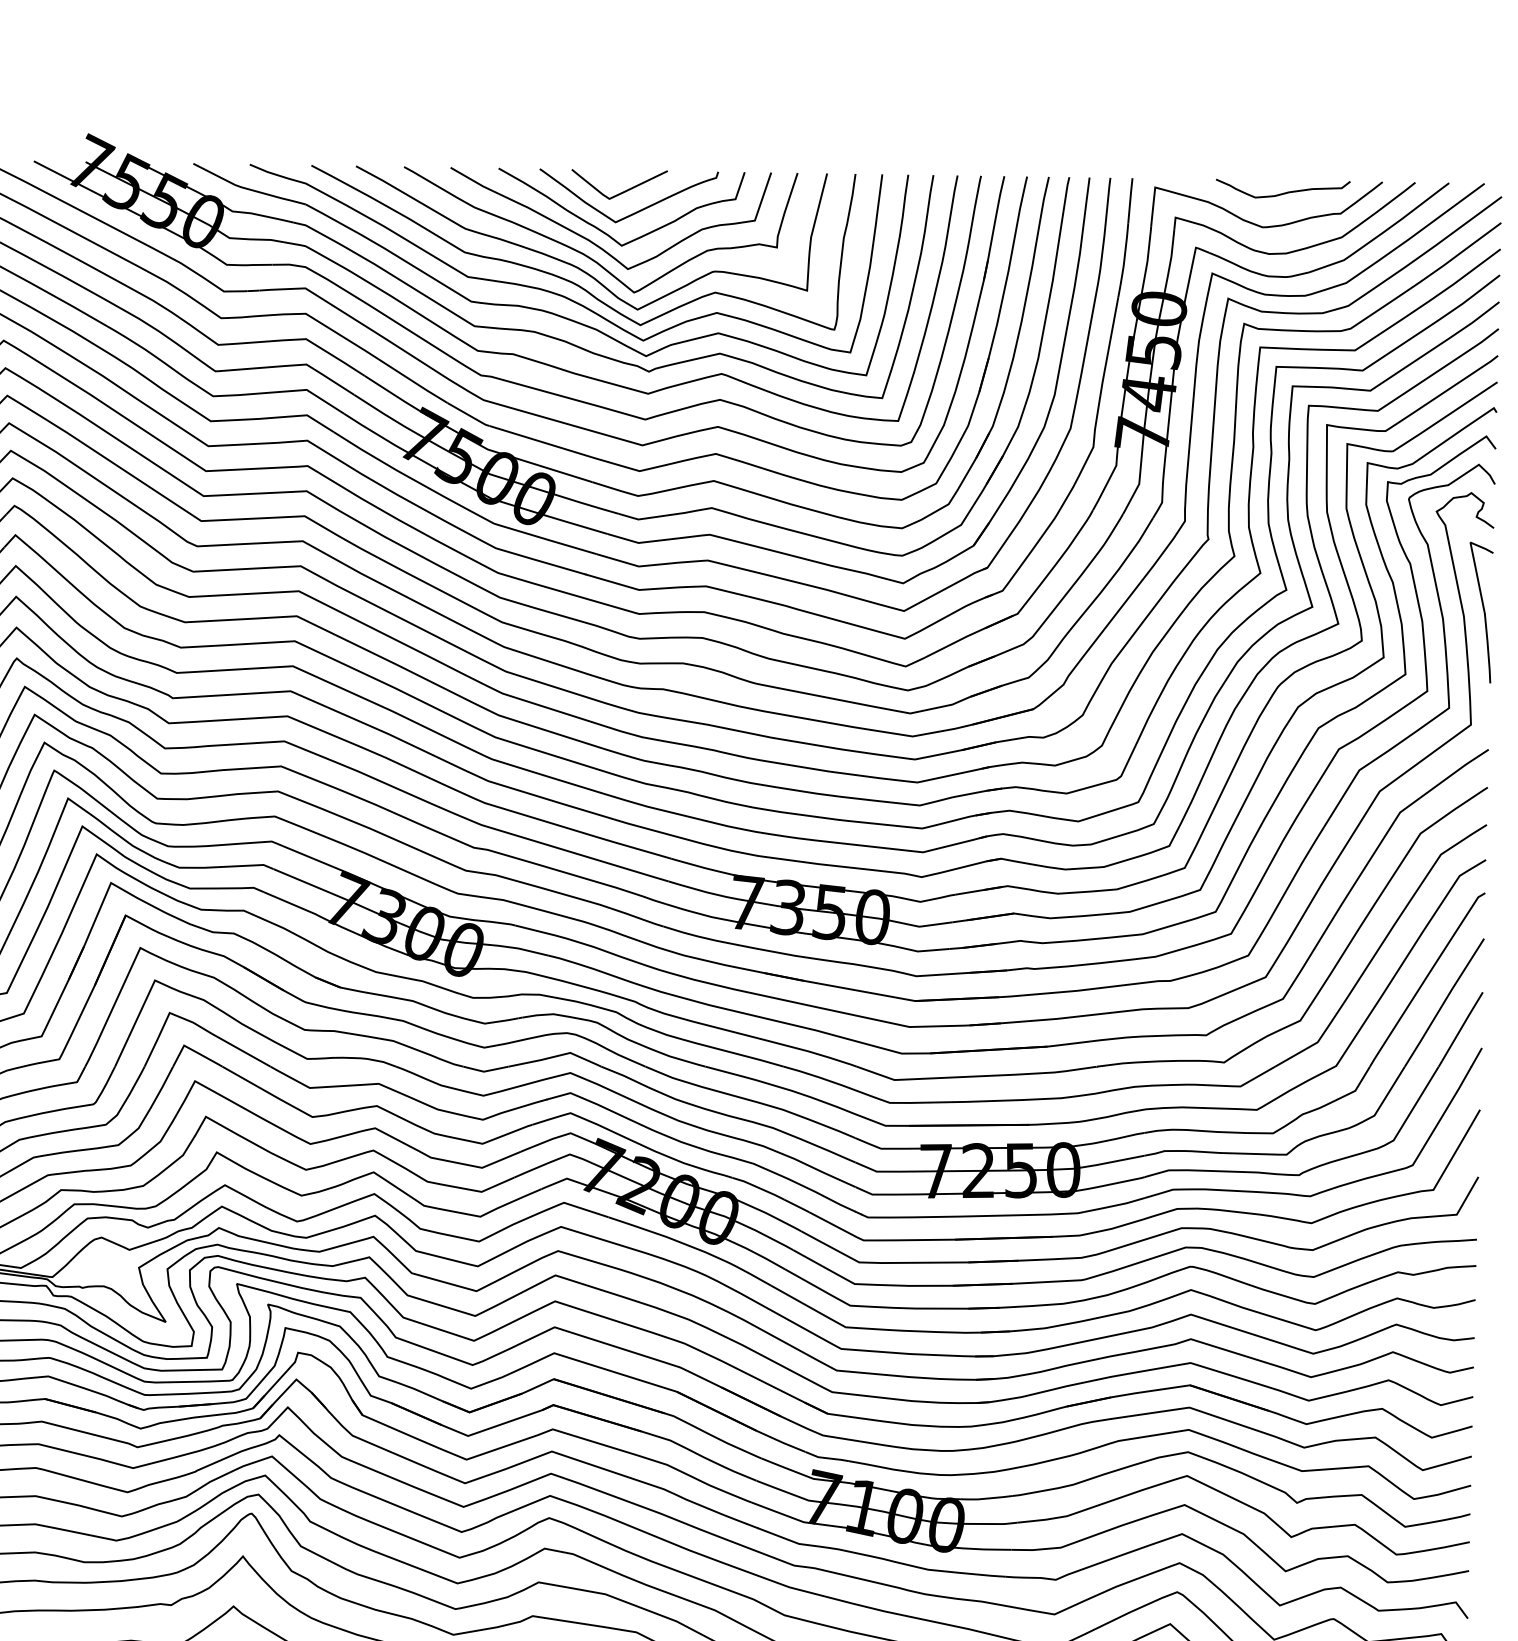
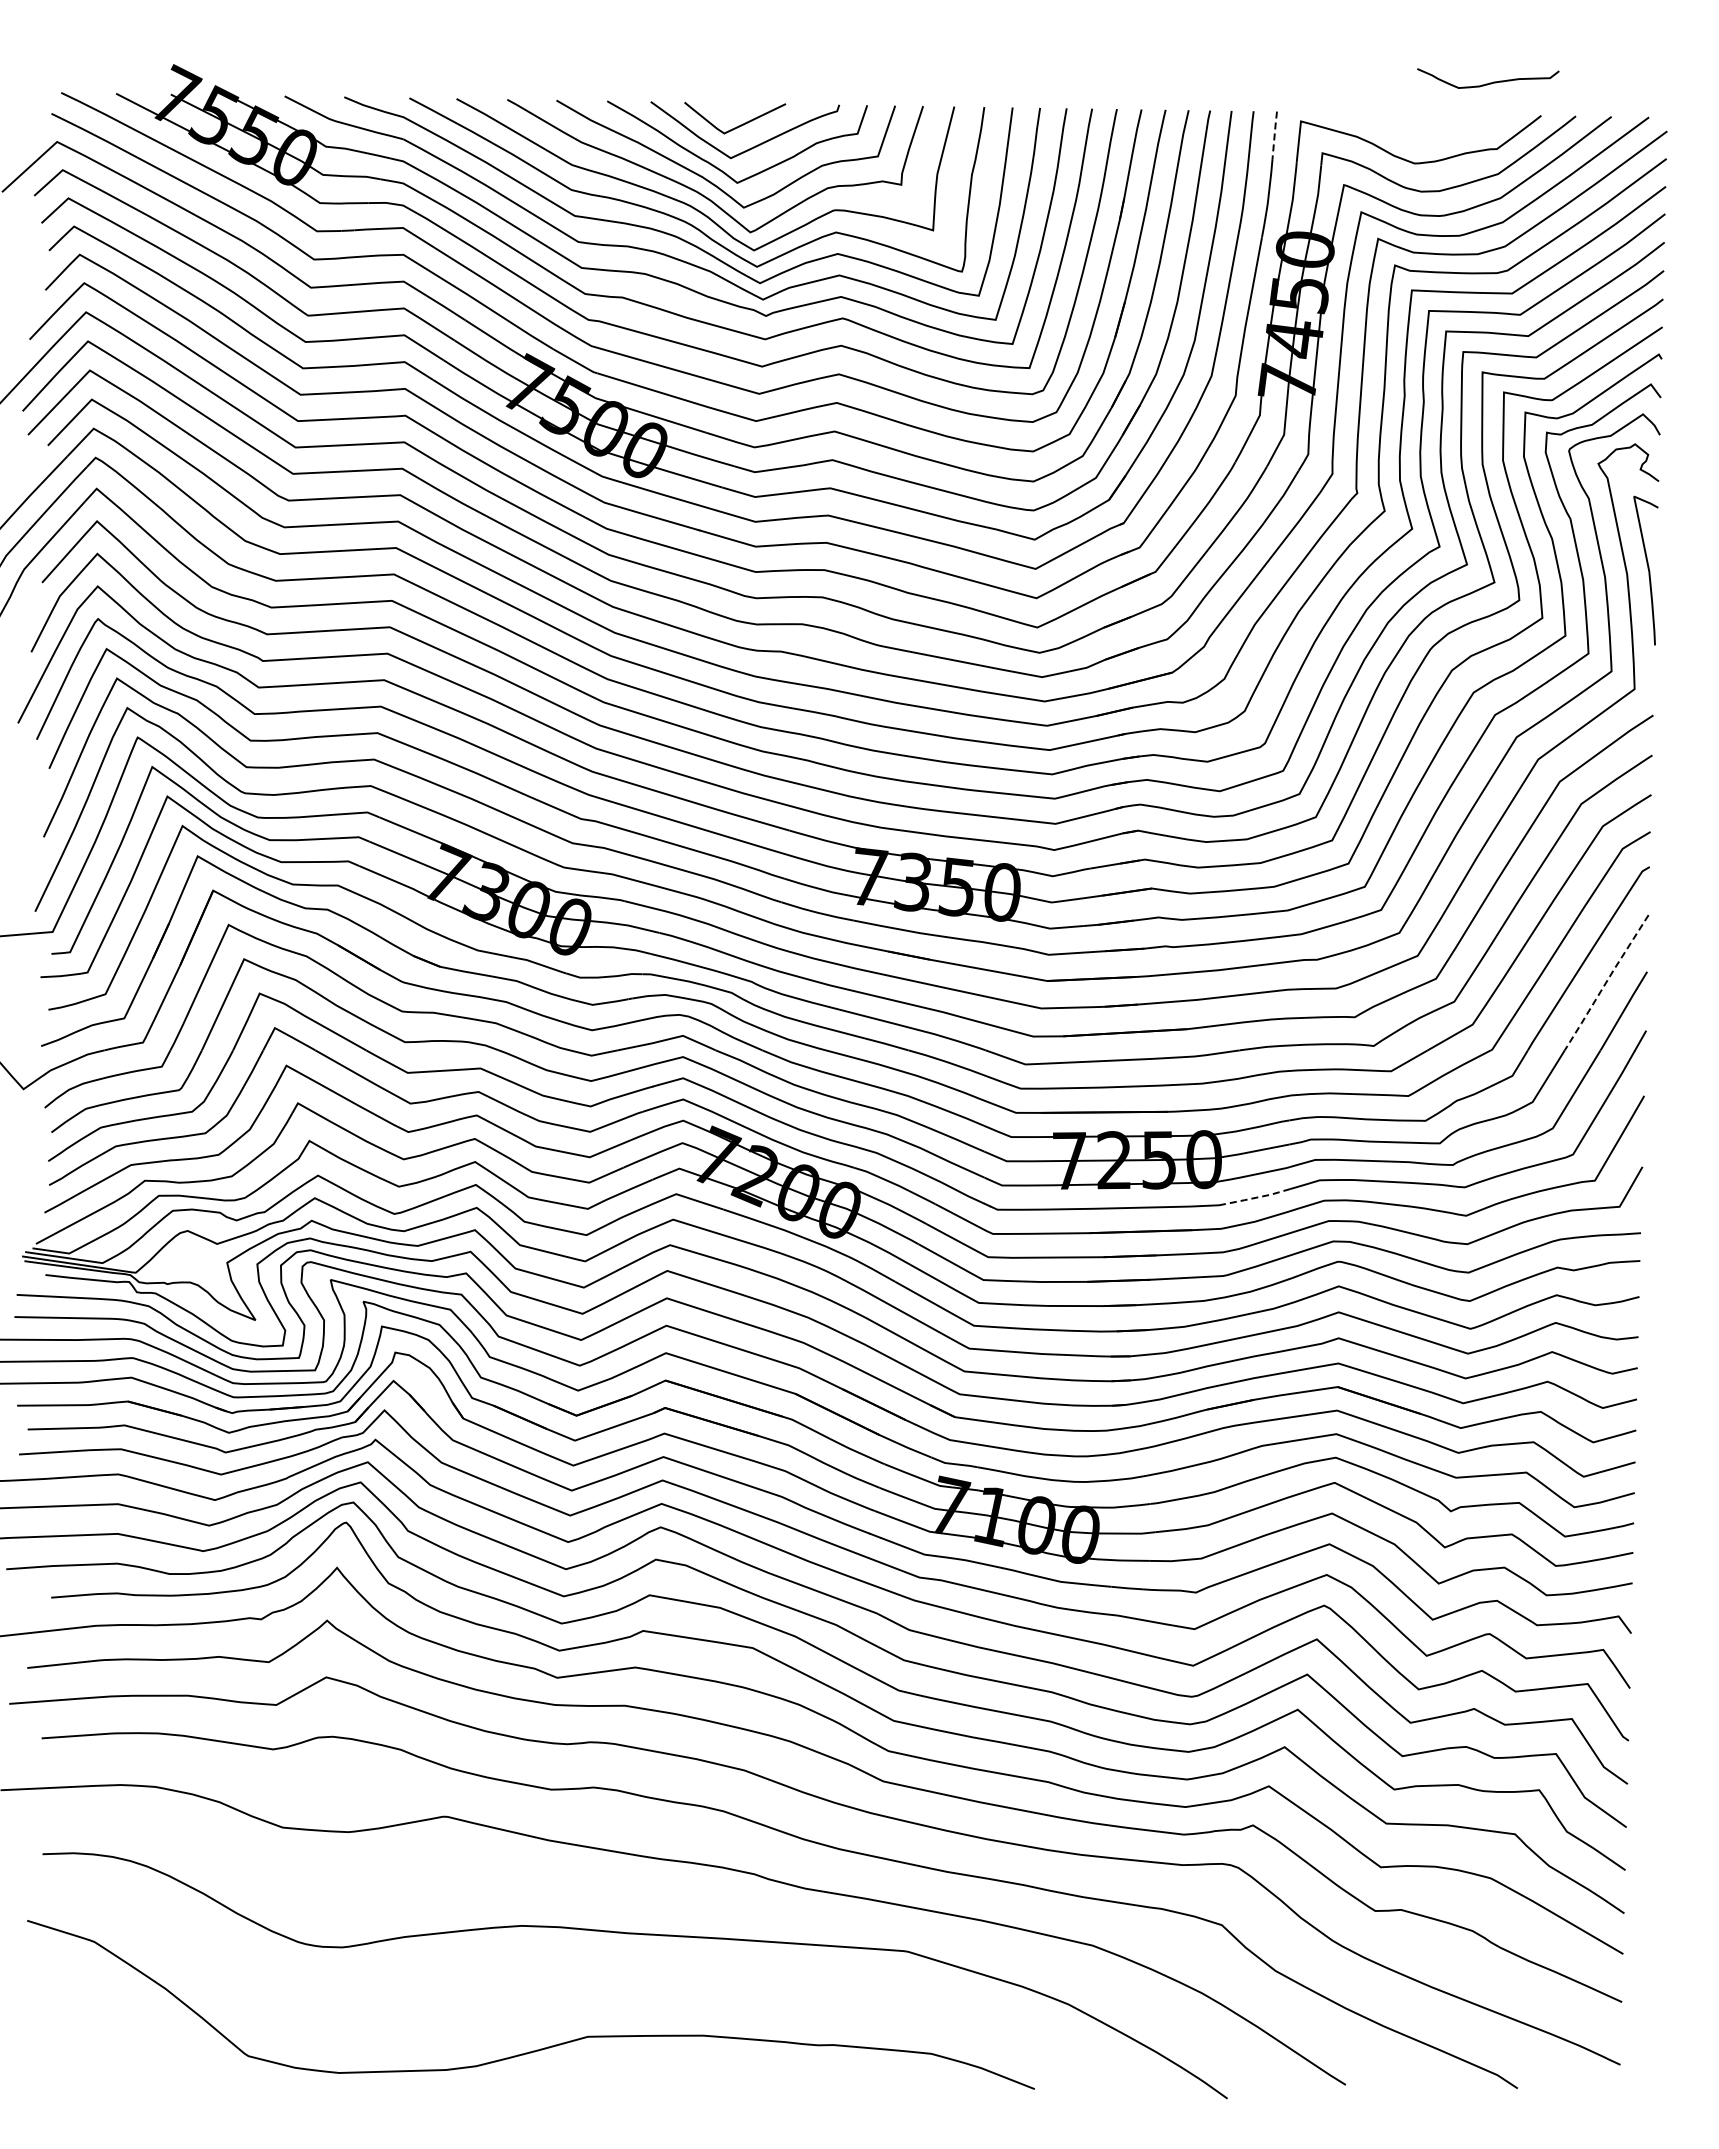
curve: (1284, 192) -> (1489, 82), moved
line: (1130, 199) -> (1274, 134), solid -> dashed
line: (1444, 1002) -> (1606, 982), solid -> dashed
line: (1115, 1205) -> (1258, 1197), solid -> dashed

